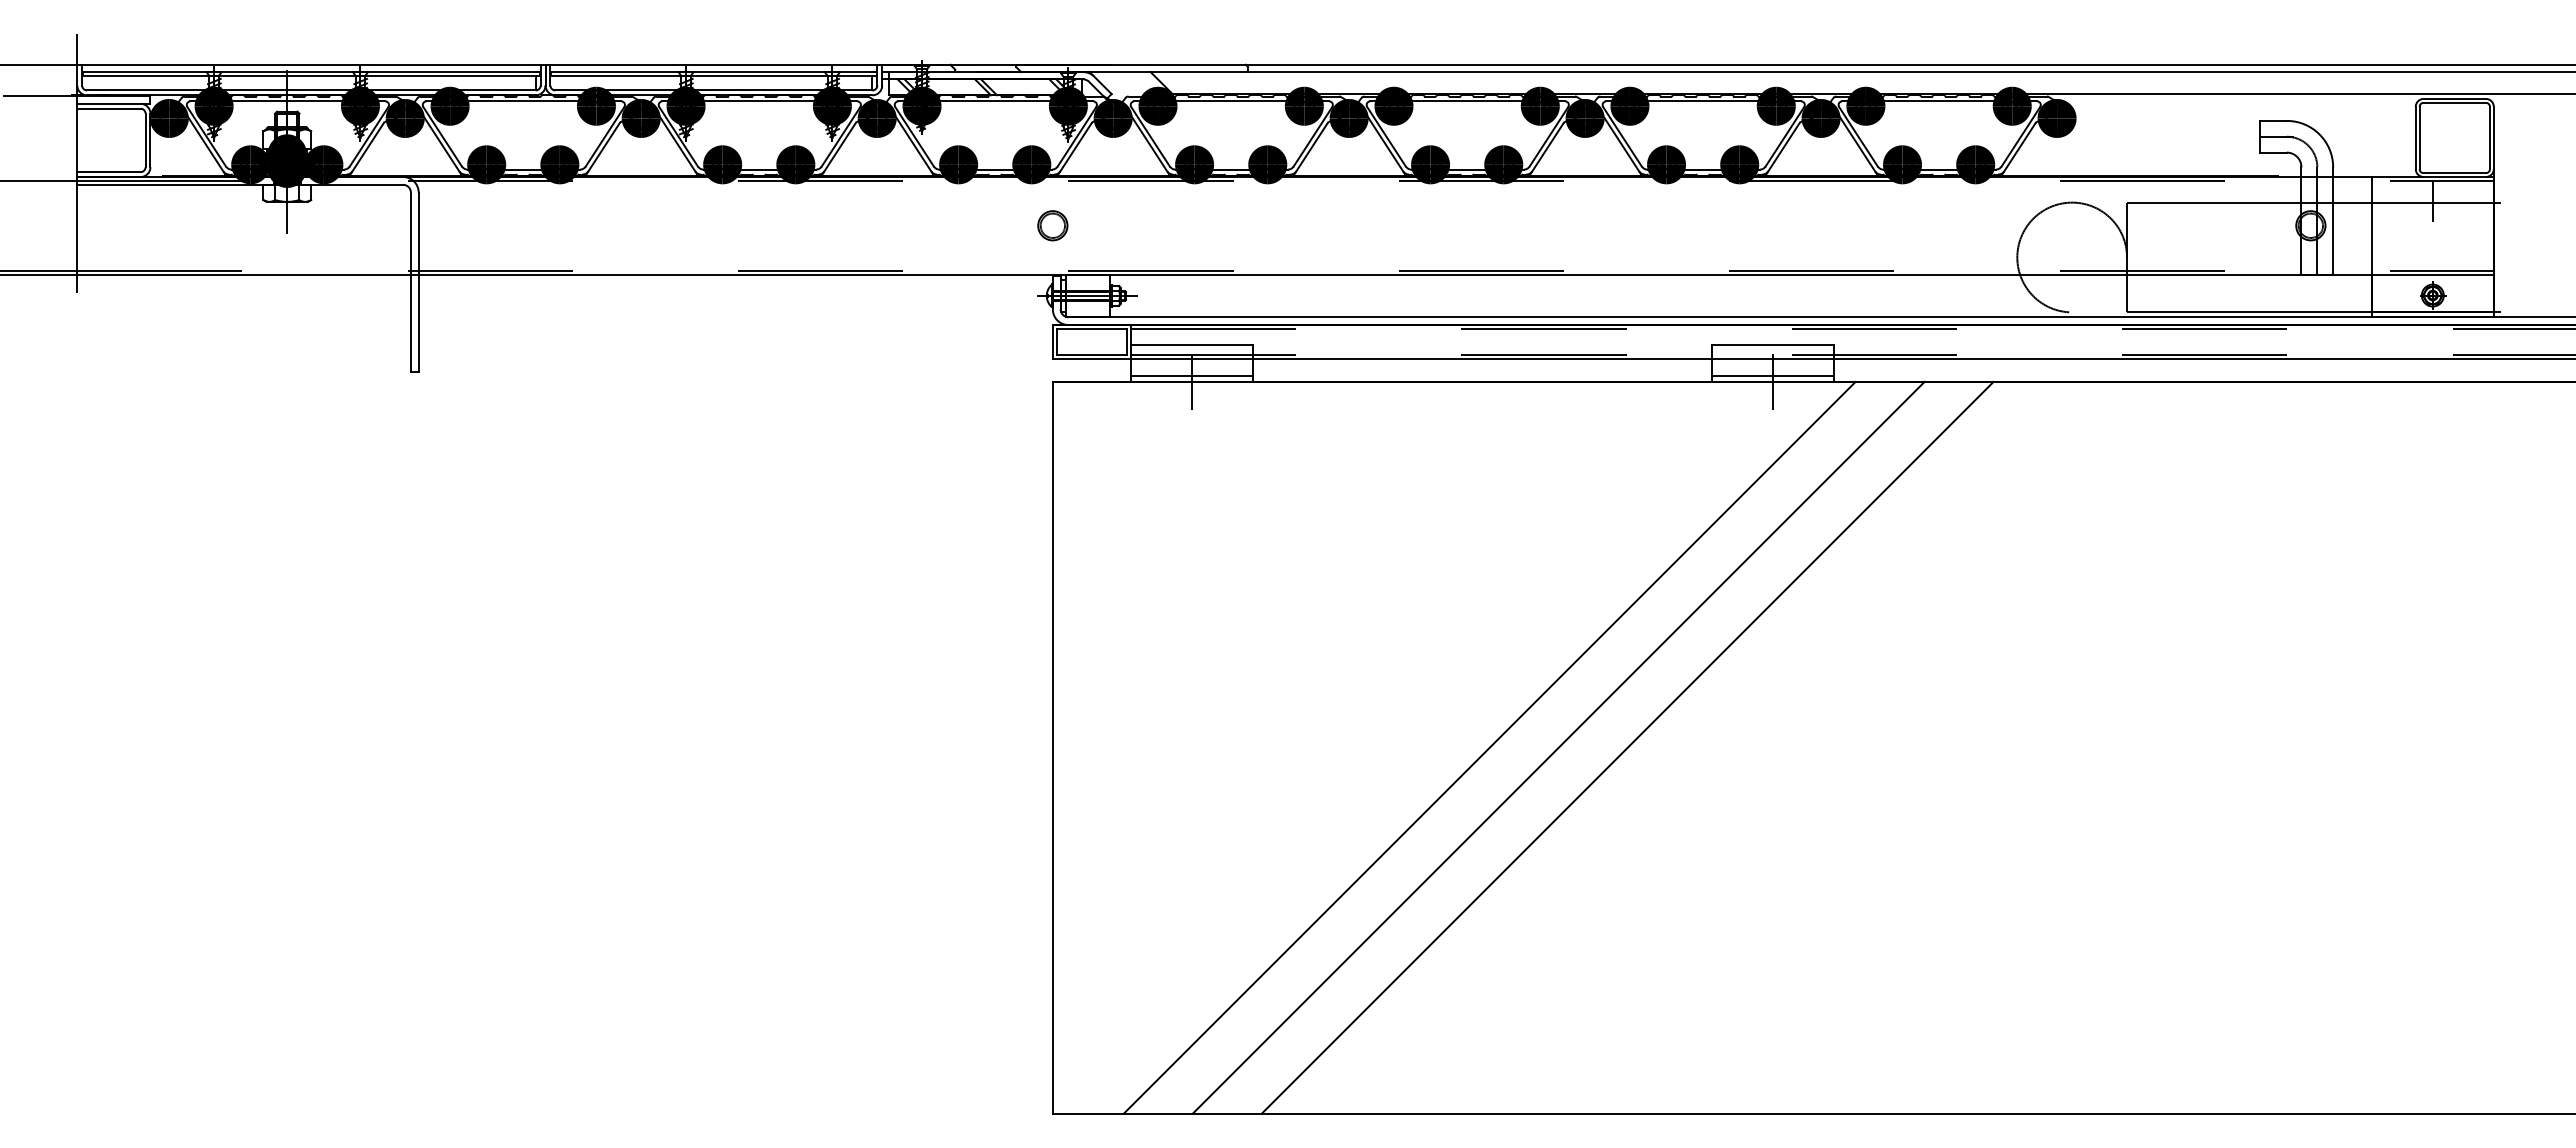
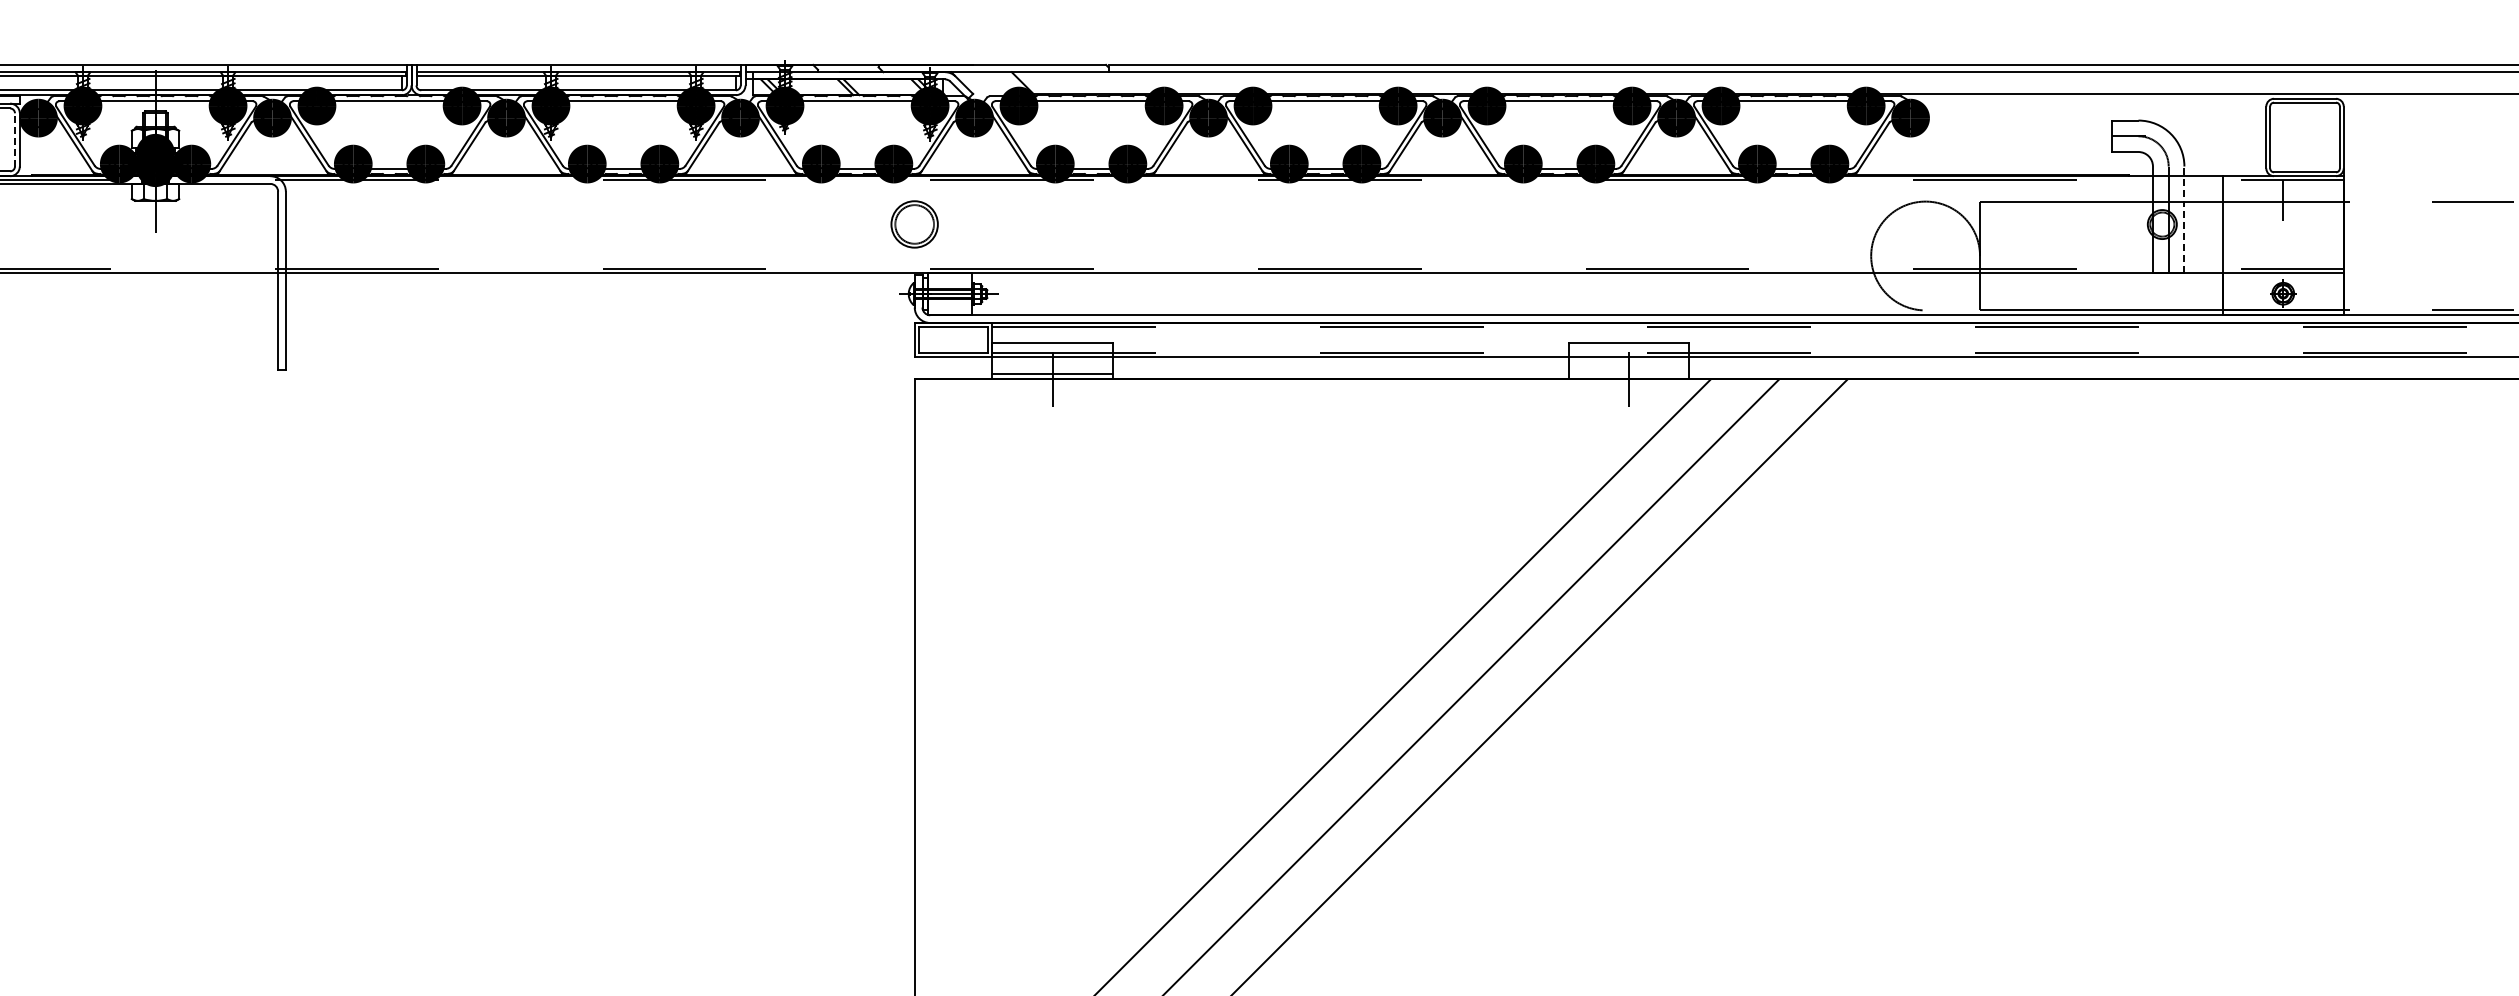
line: (145, 140) -> (14, 139), solid -> dashed
line: (2333, 220) -> (2184, 219), solid -> dashed
part: (1052, 225) -> (914, 224), size x1.6
line: (1773, 376) -> (1629, 374), removed

